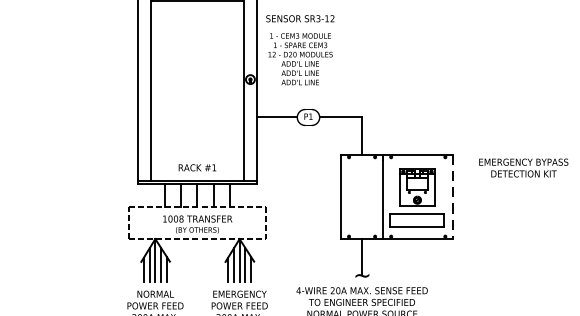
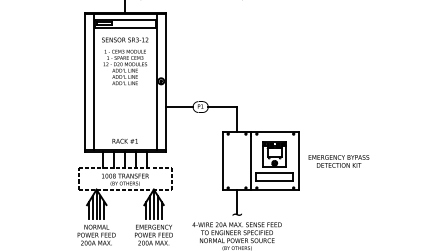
text: (300, 50) -> (125, 61), moved
text: (523, 168) -> (338, 161), moved
line: (453, 197) -> (299, 161), dashed -> solid

